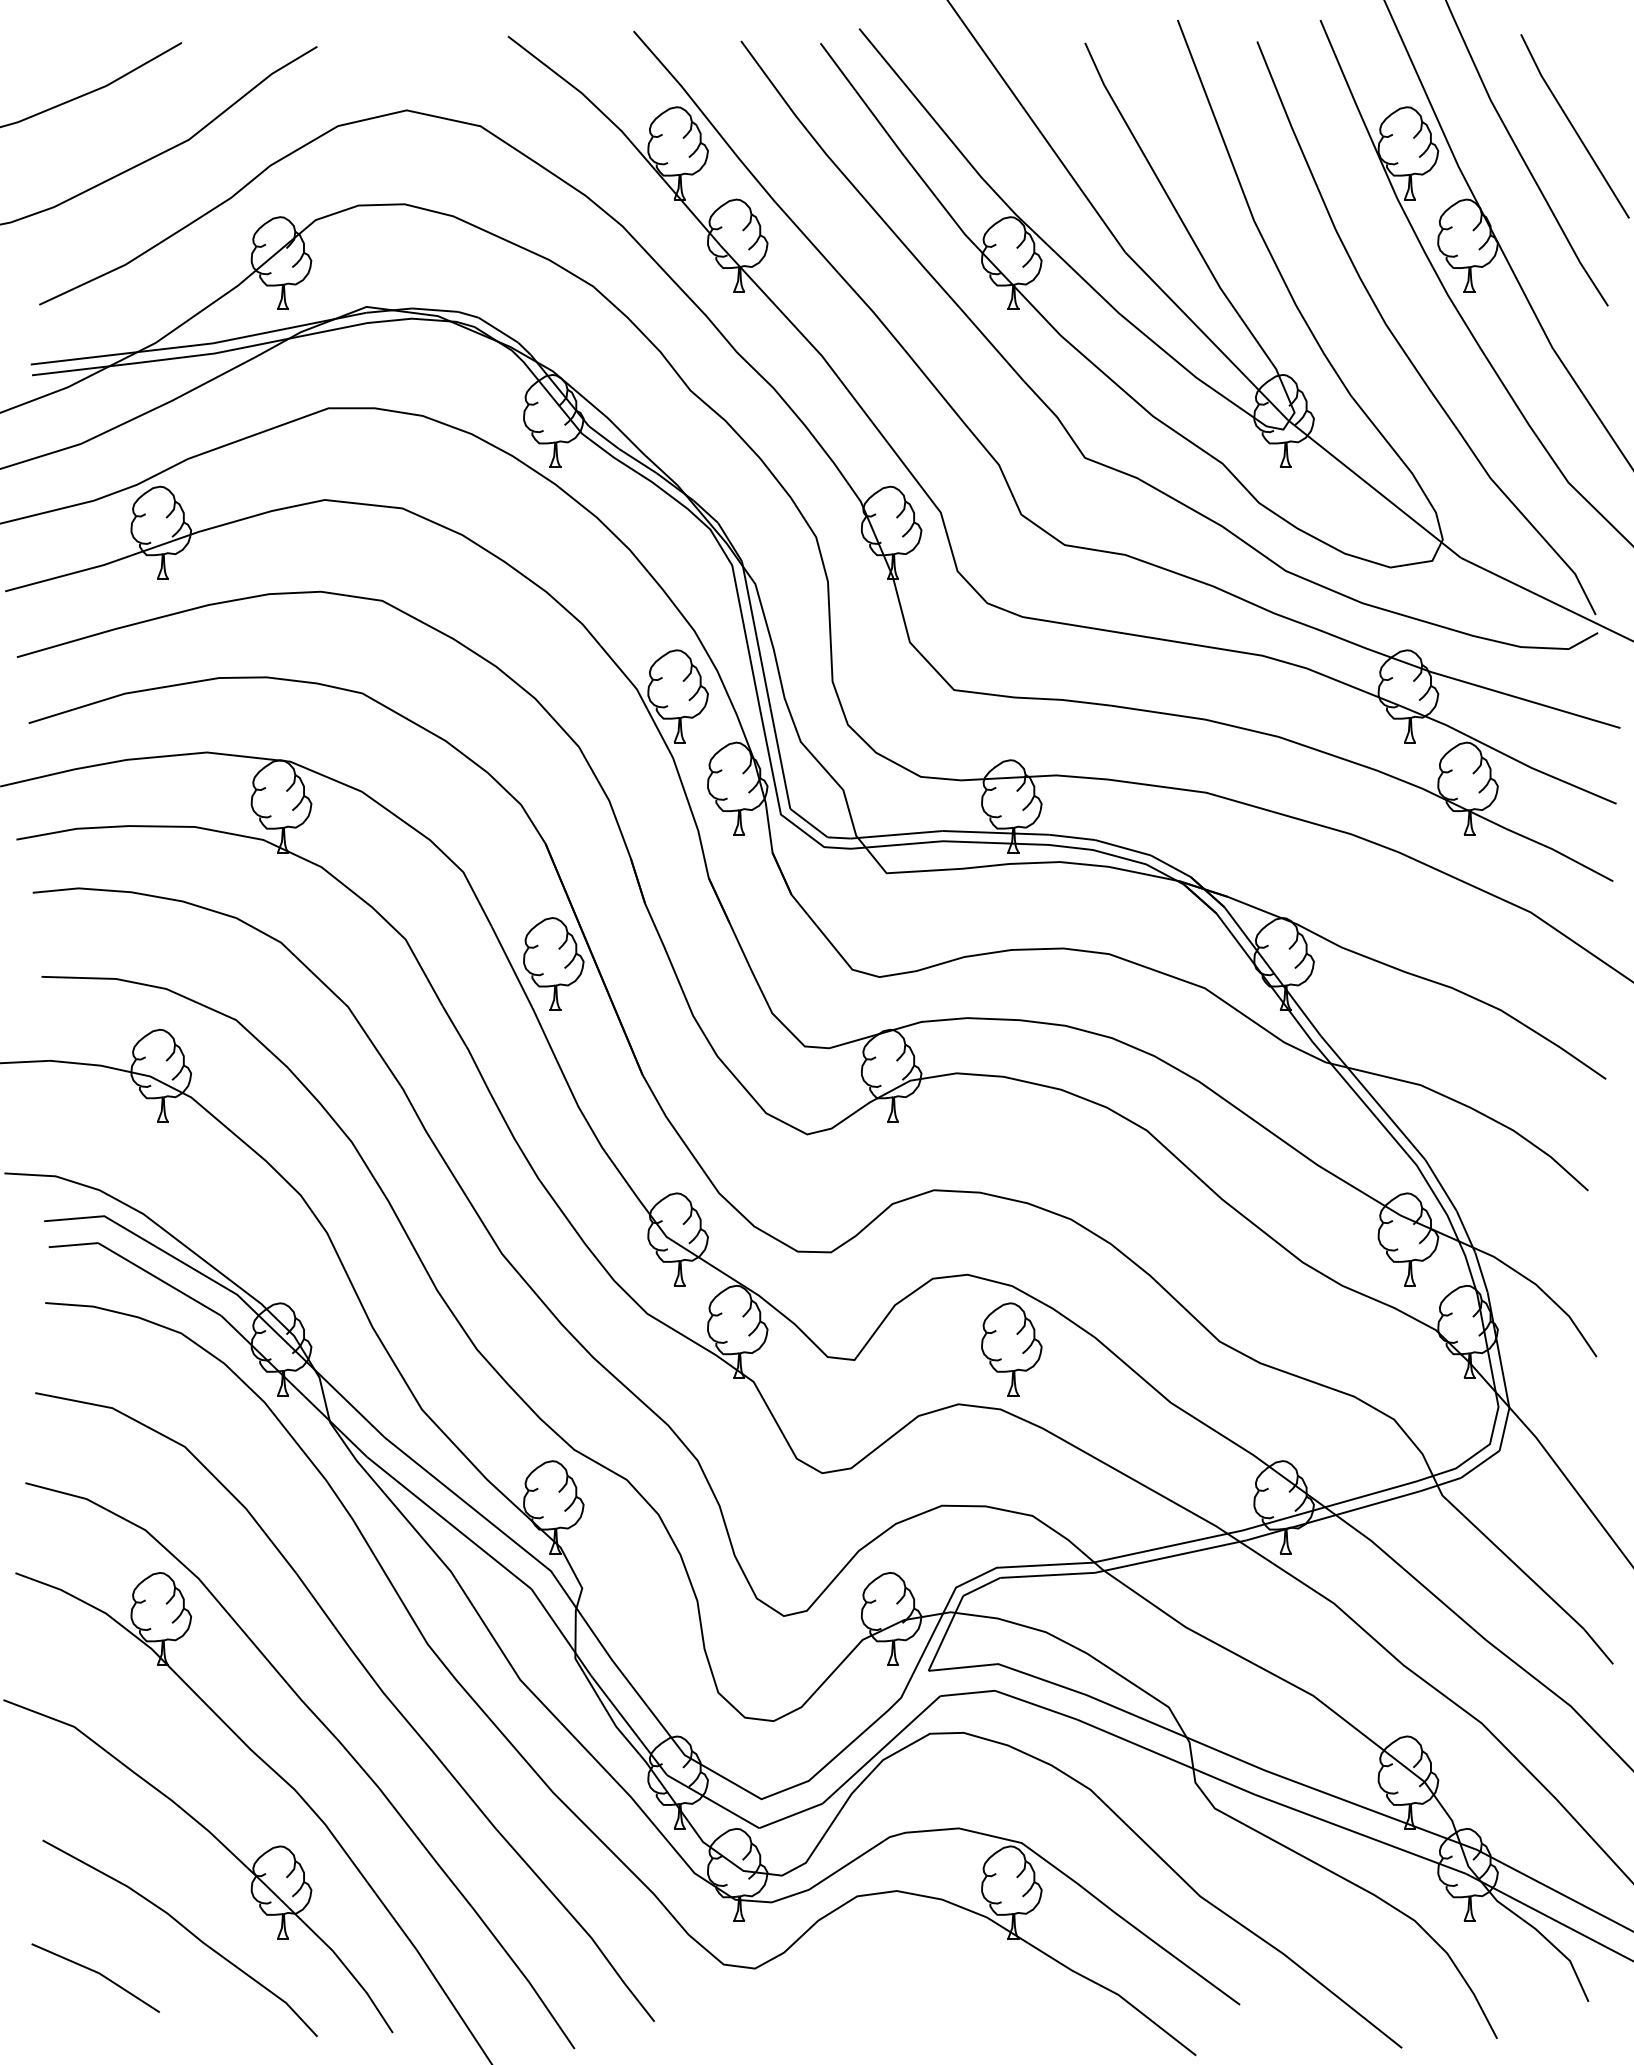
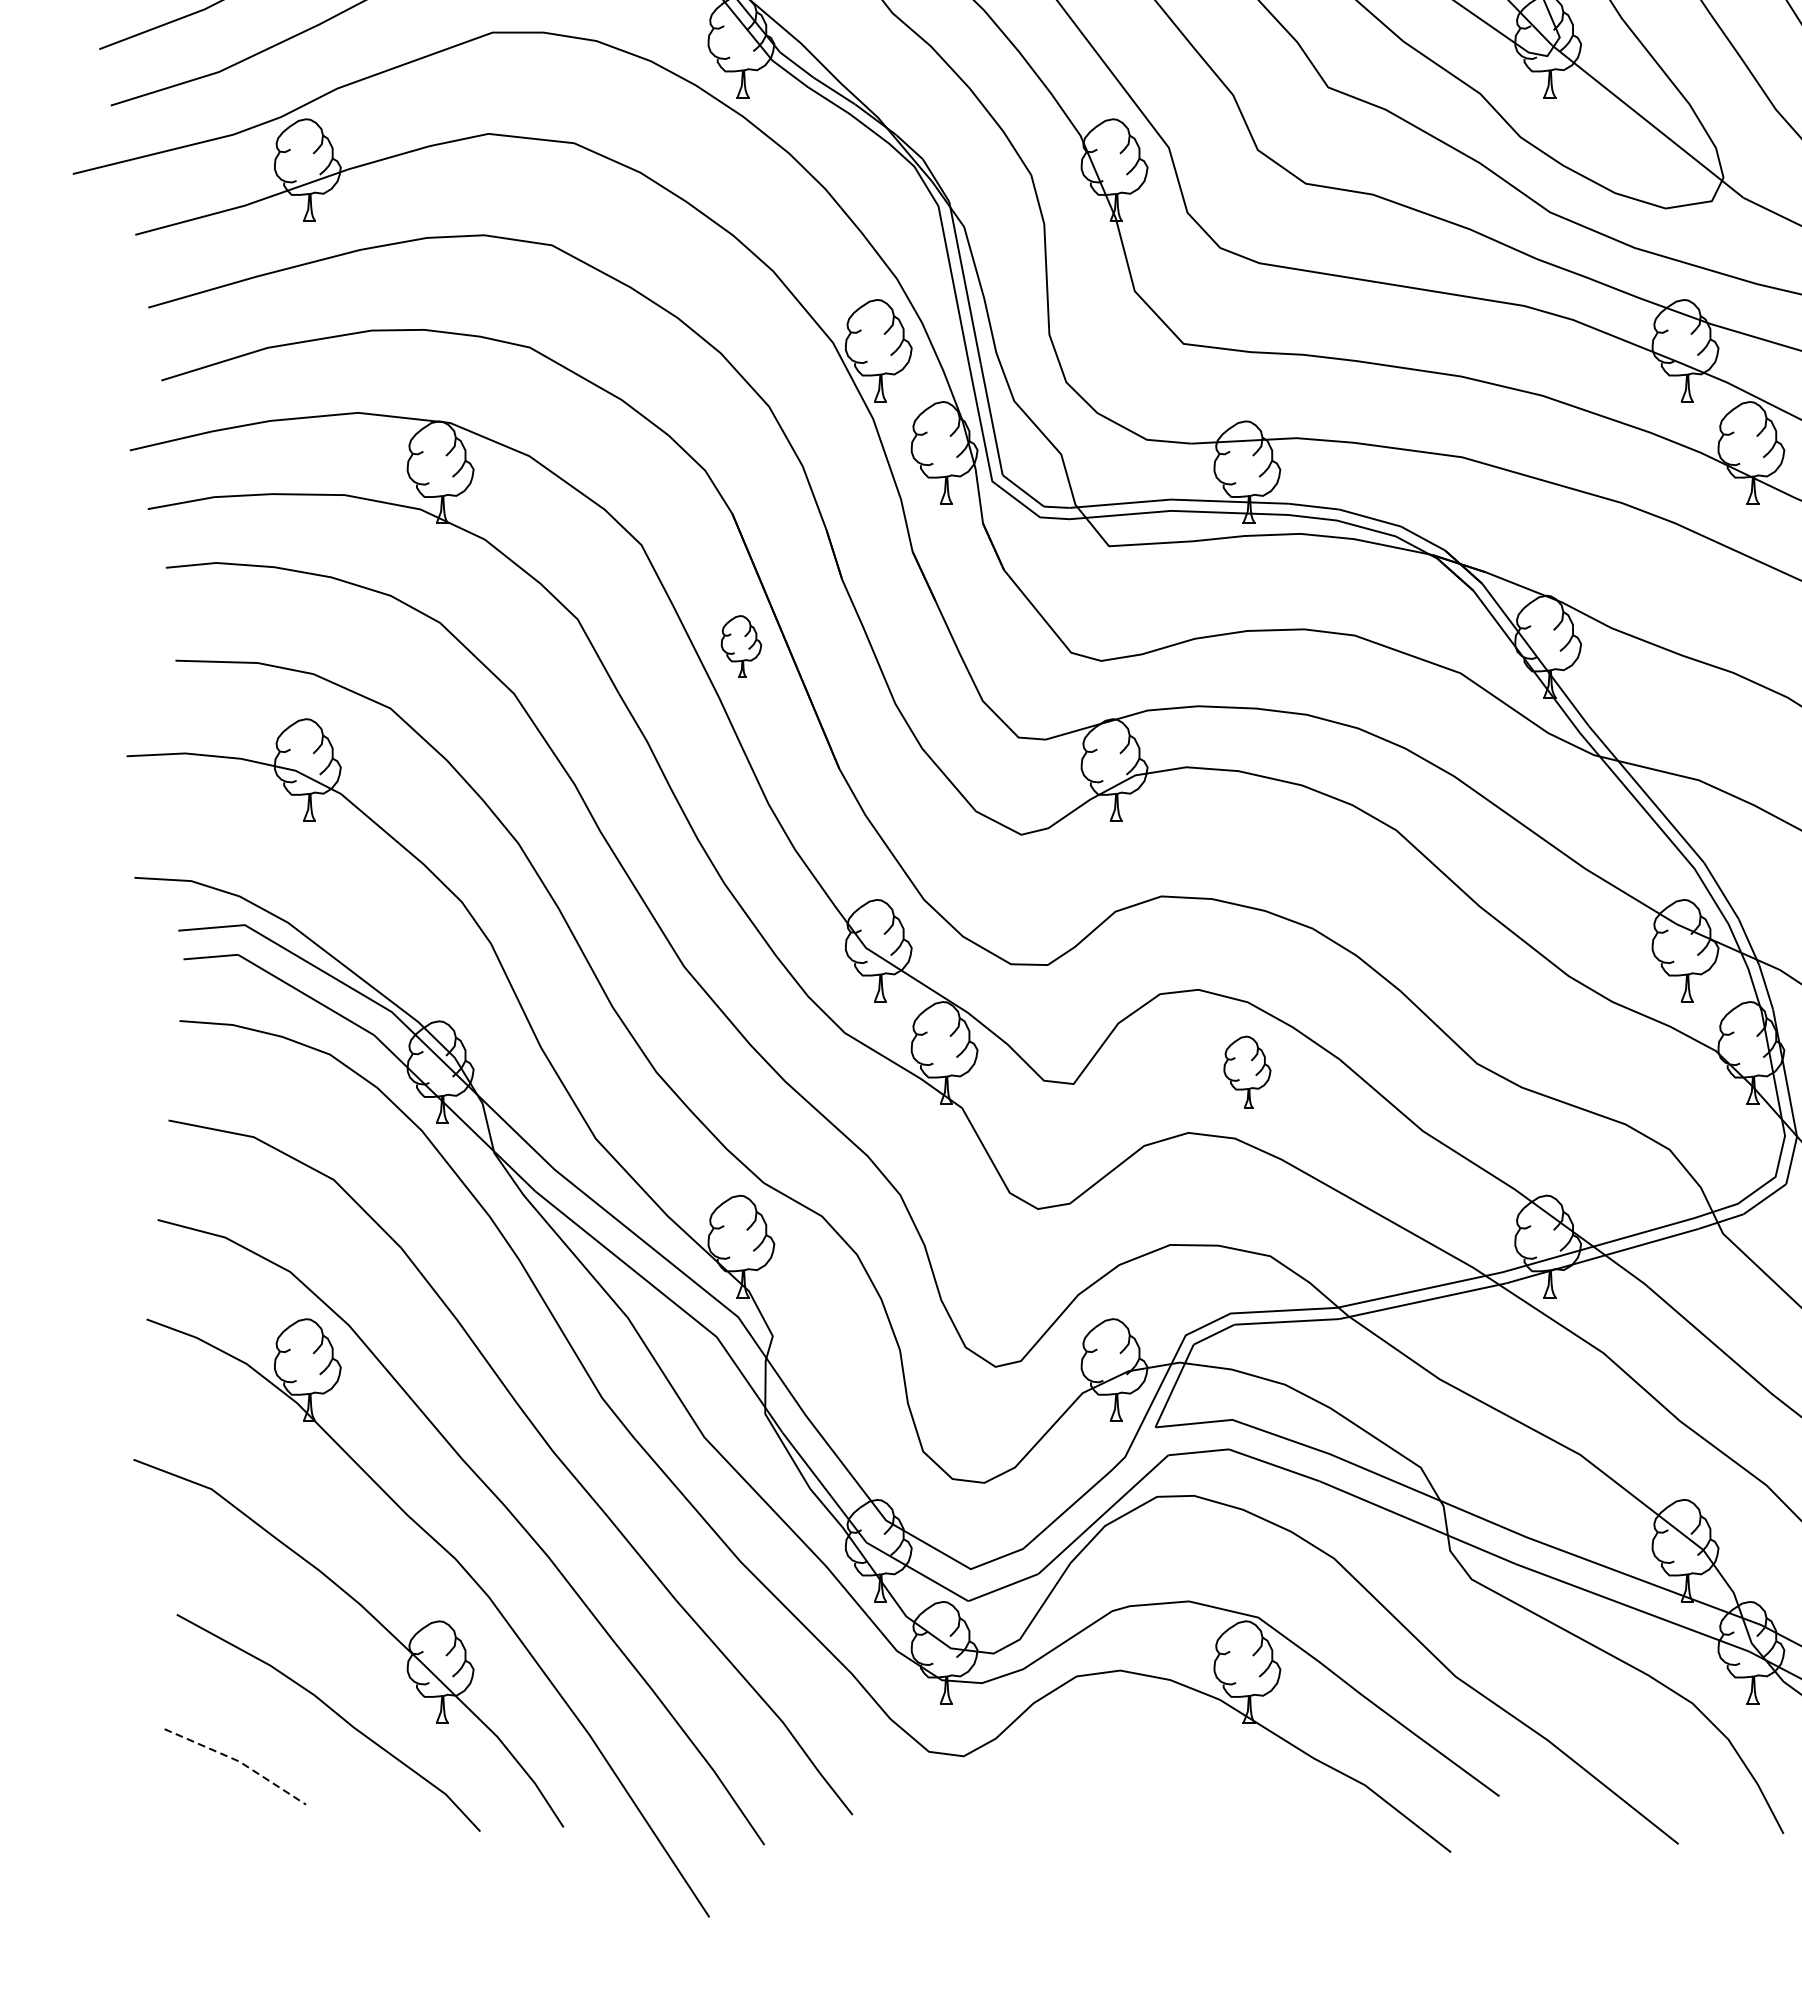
part: (553, 963) -> (741, 645), size x0.6
part: (1011, 1349) -> (1247, 1072), size x0.7
line: (99, 1973) -> (239, 1761), solid -> dashed

